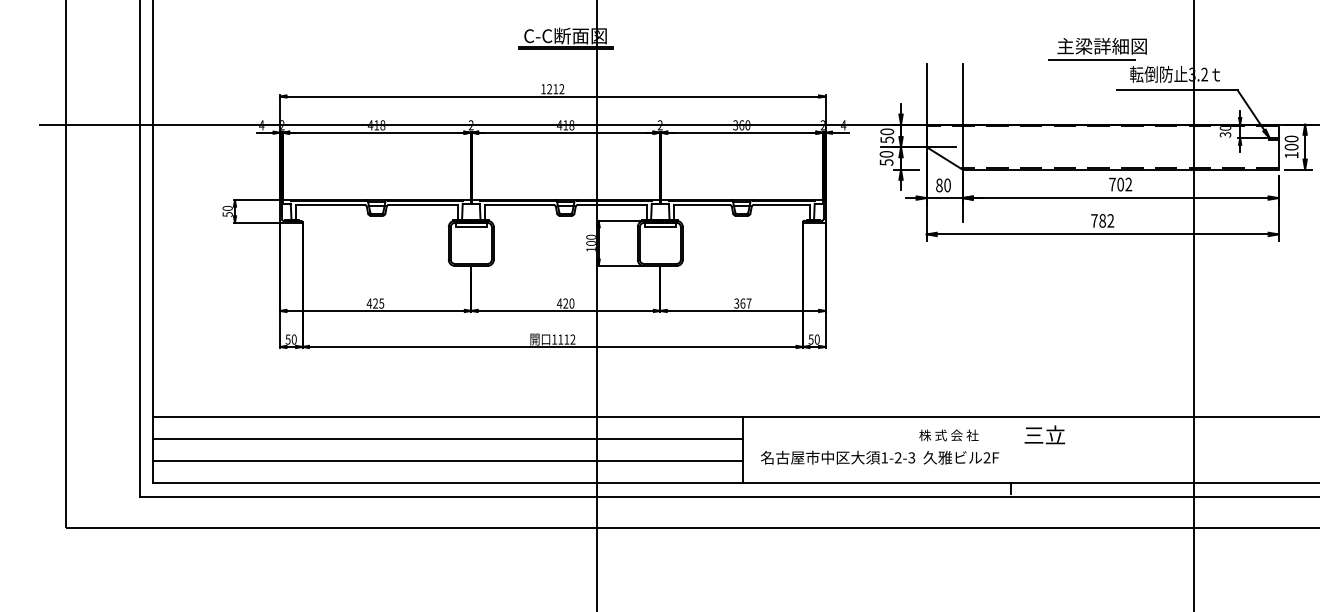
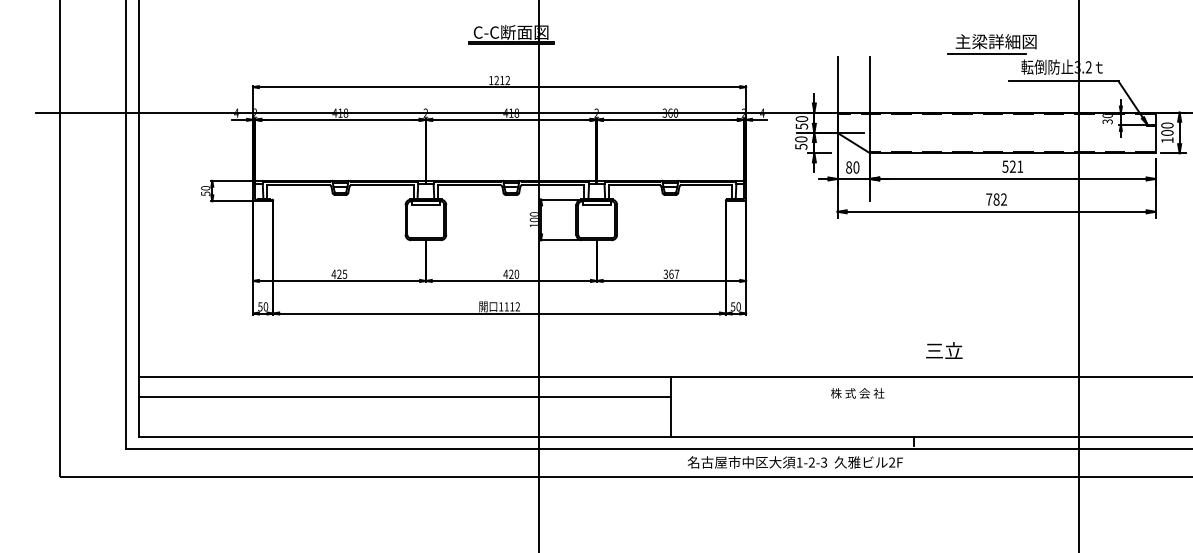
text: (1120, 184) -> (1012, 166), 702 -> 521
text: (1044, 434) -> (944, 350), moved
text: (880, 457) -> (795, 462), moved
line: (447, 461) -> (404, 417), removed

